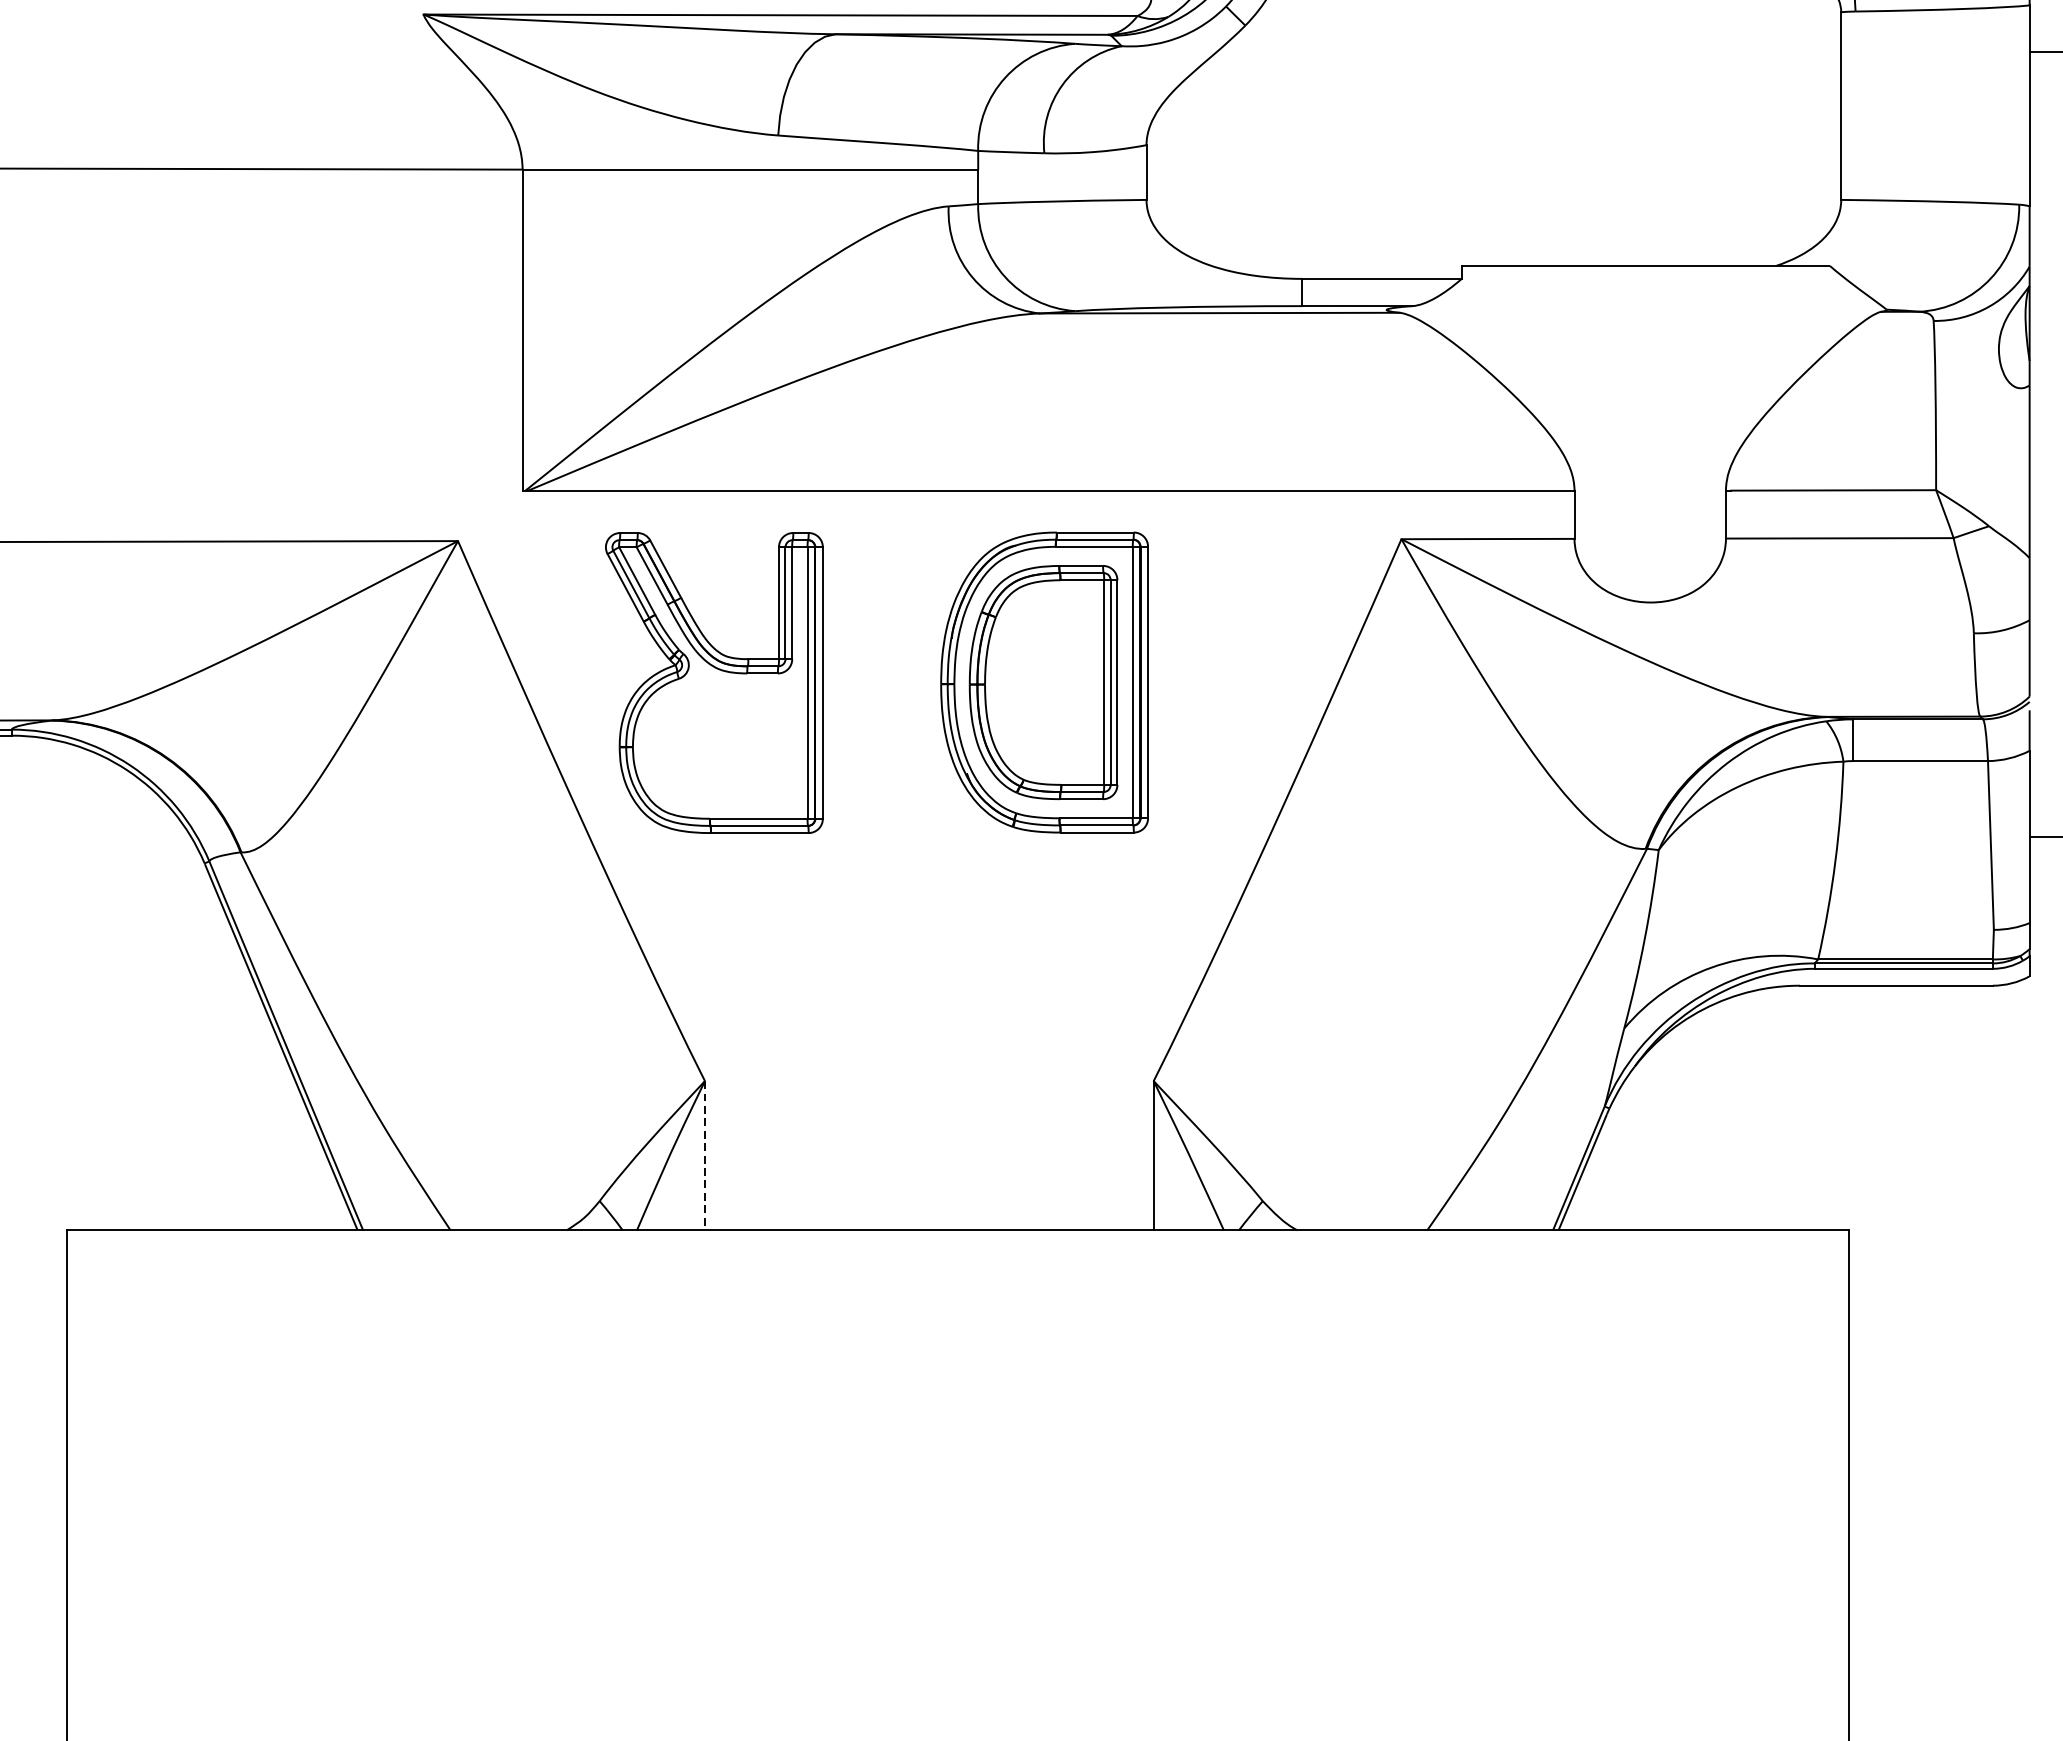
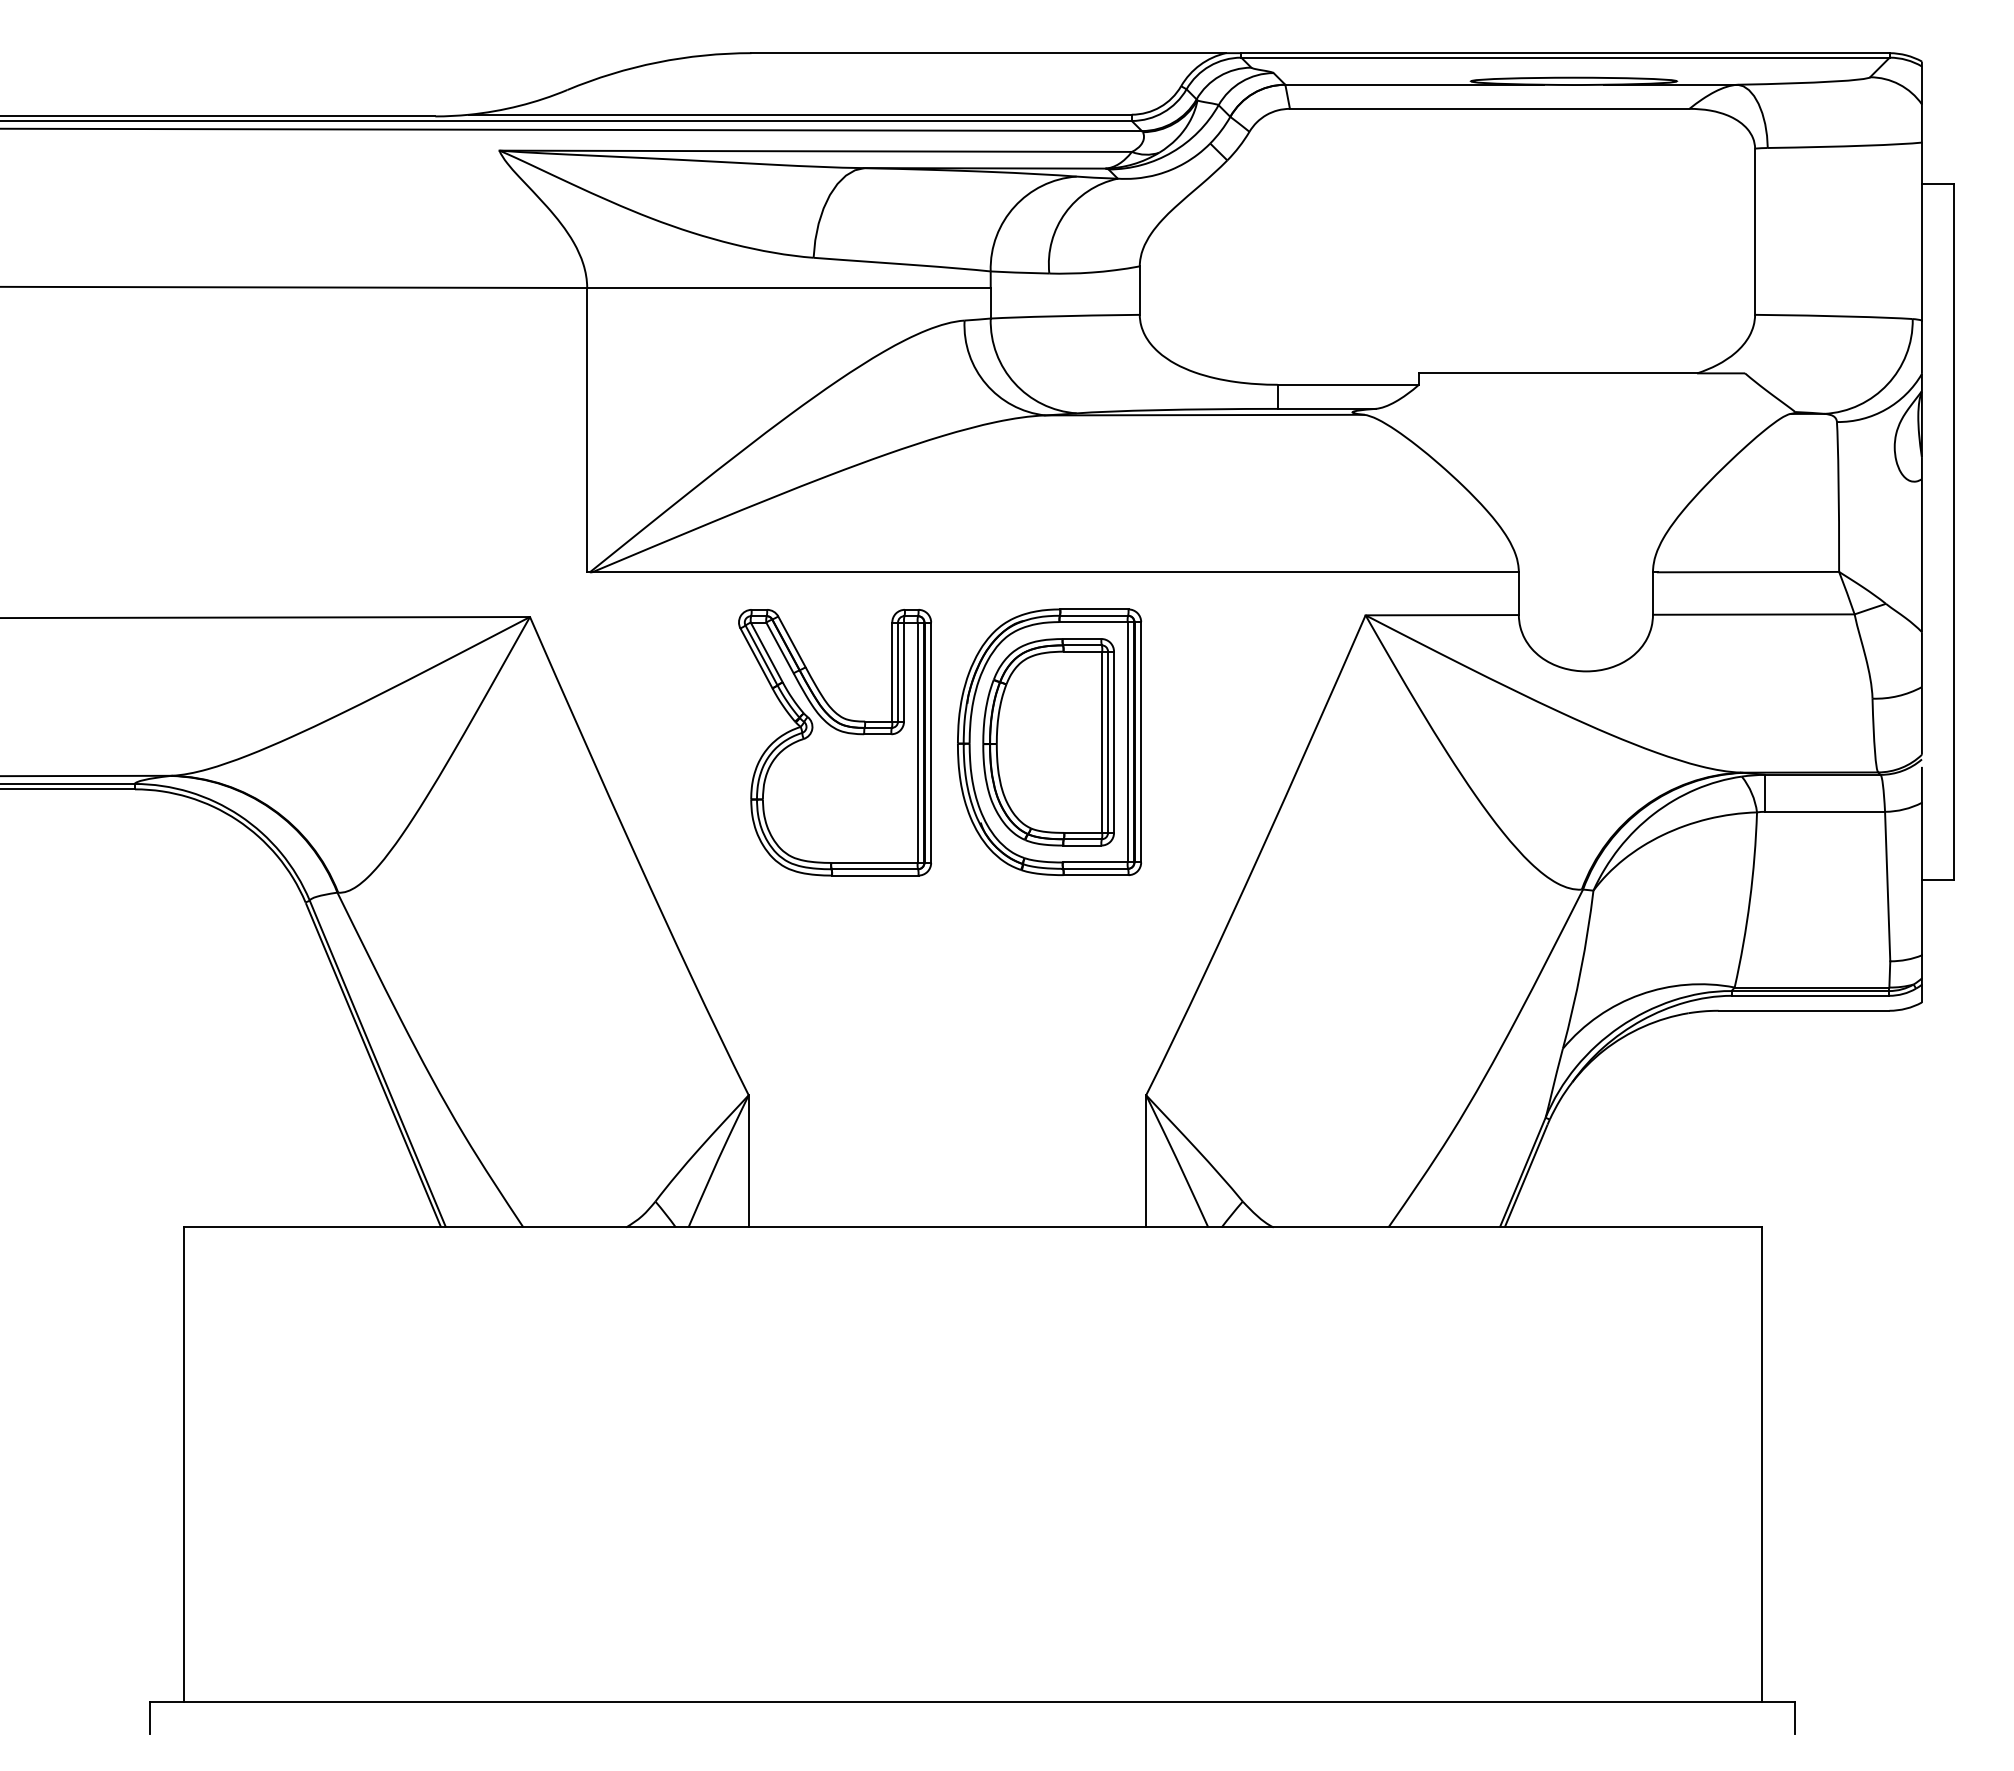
part: (713, 682) -> (834, 742), moved
line: (704, 1155) -> (748, 1161), dashed -> solid

